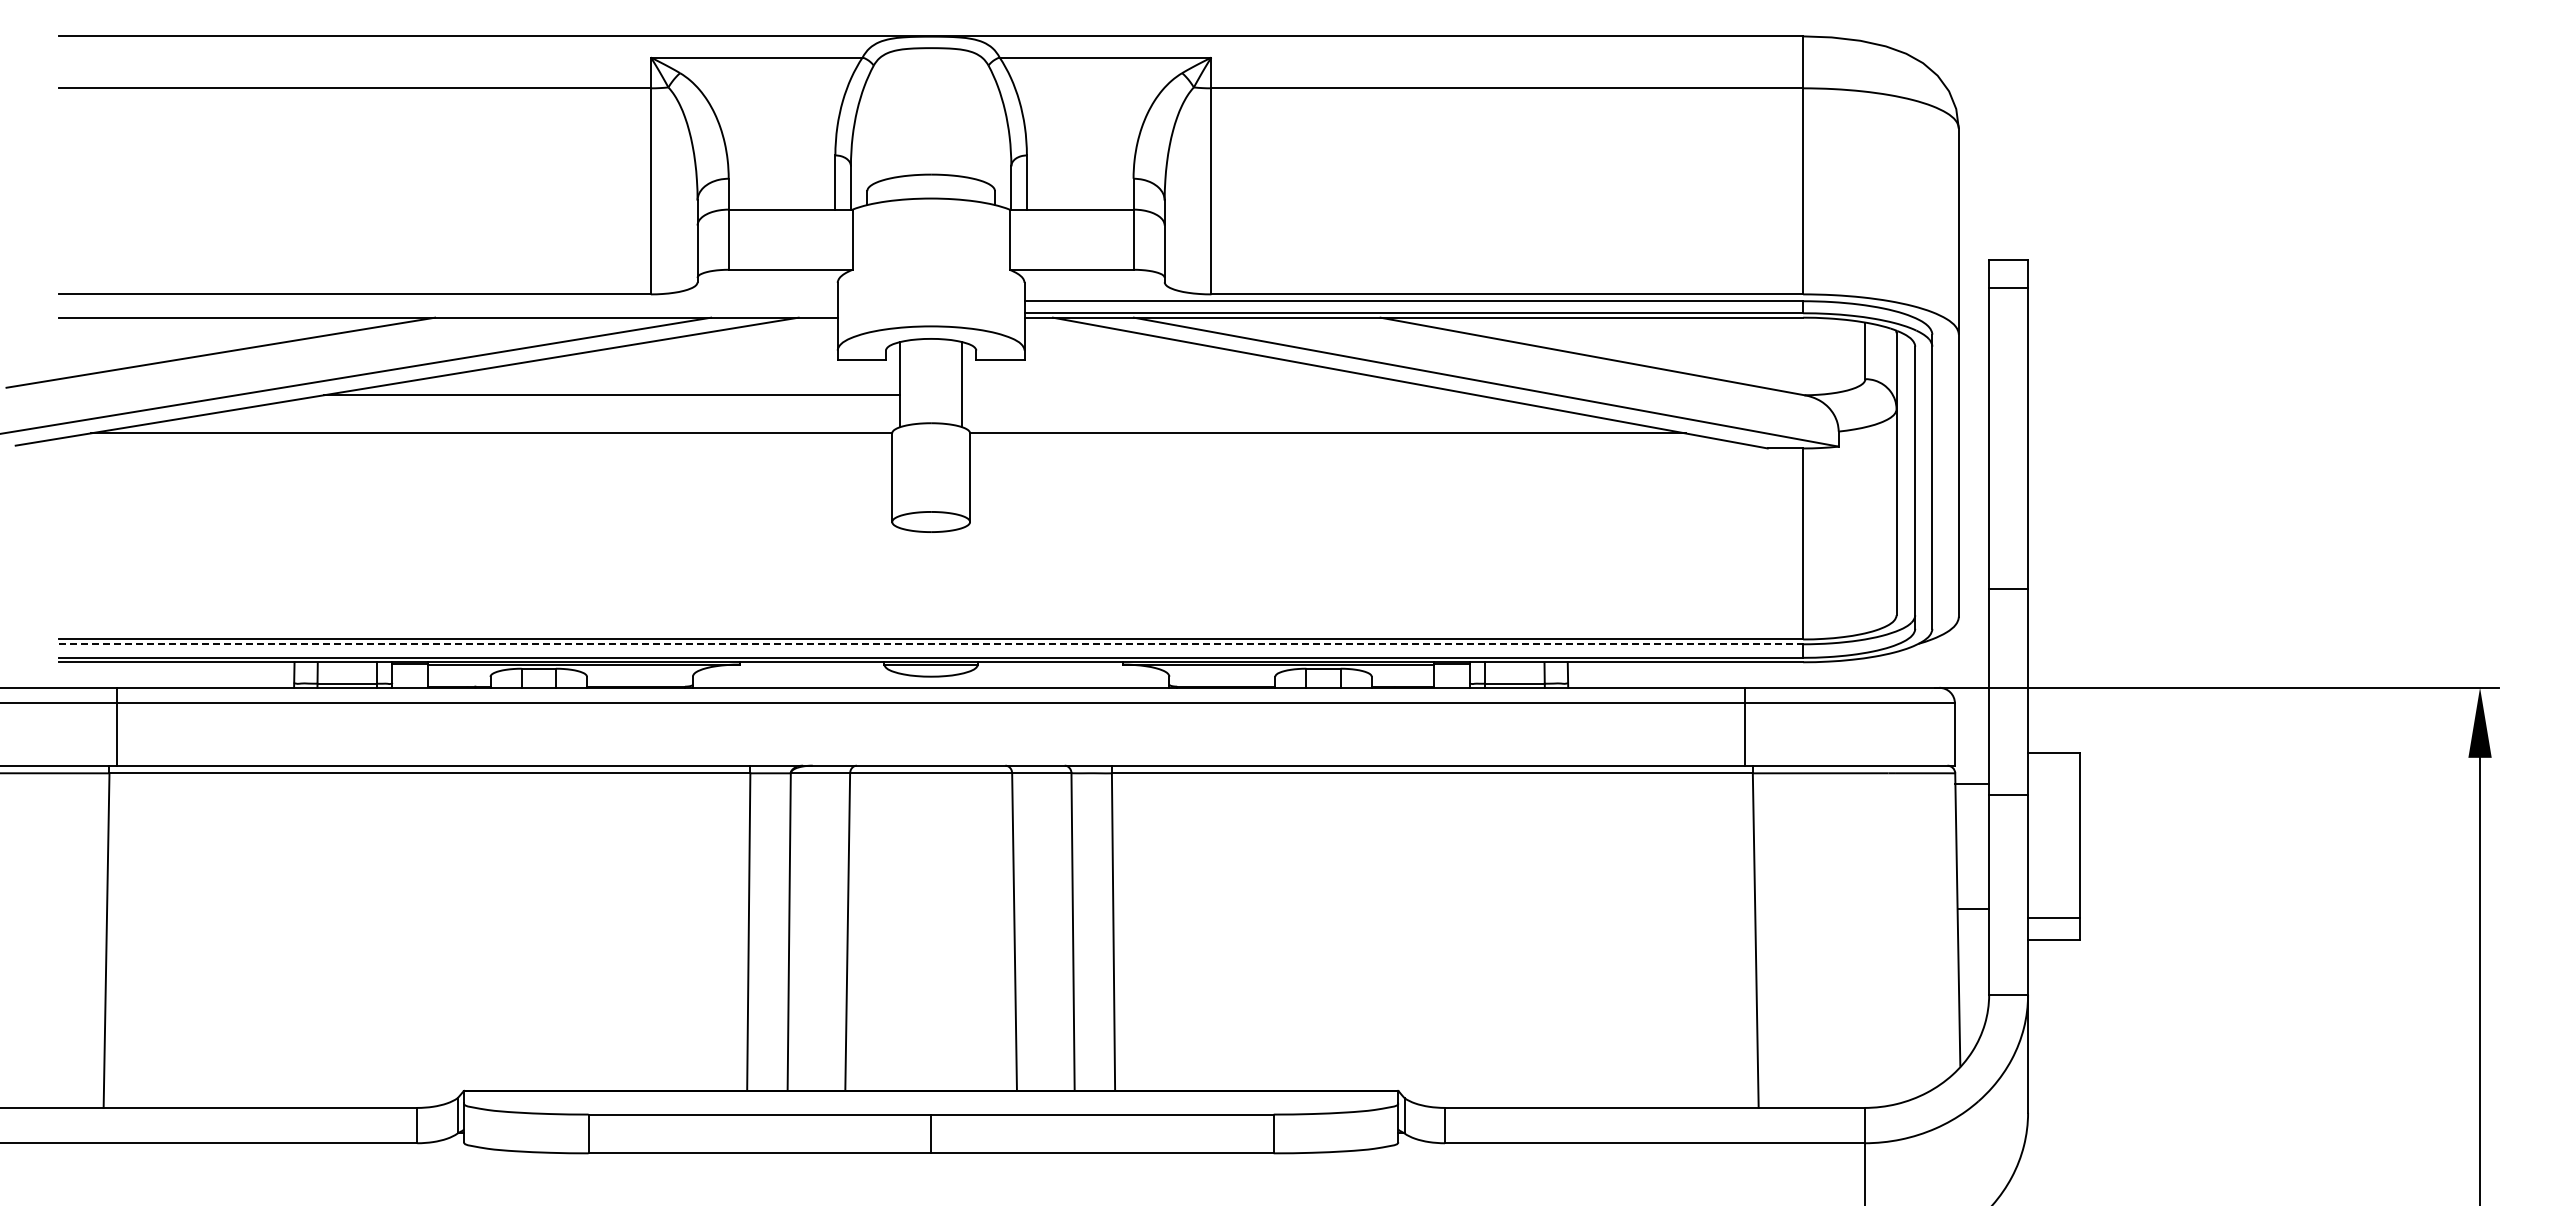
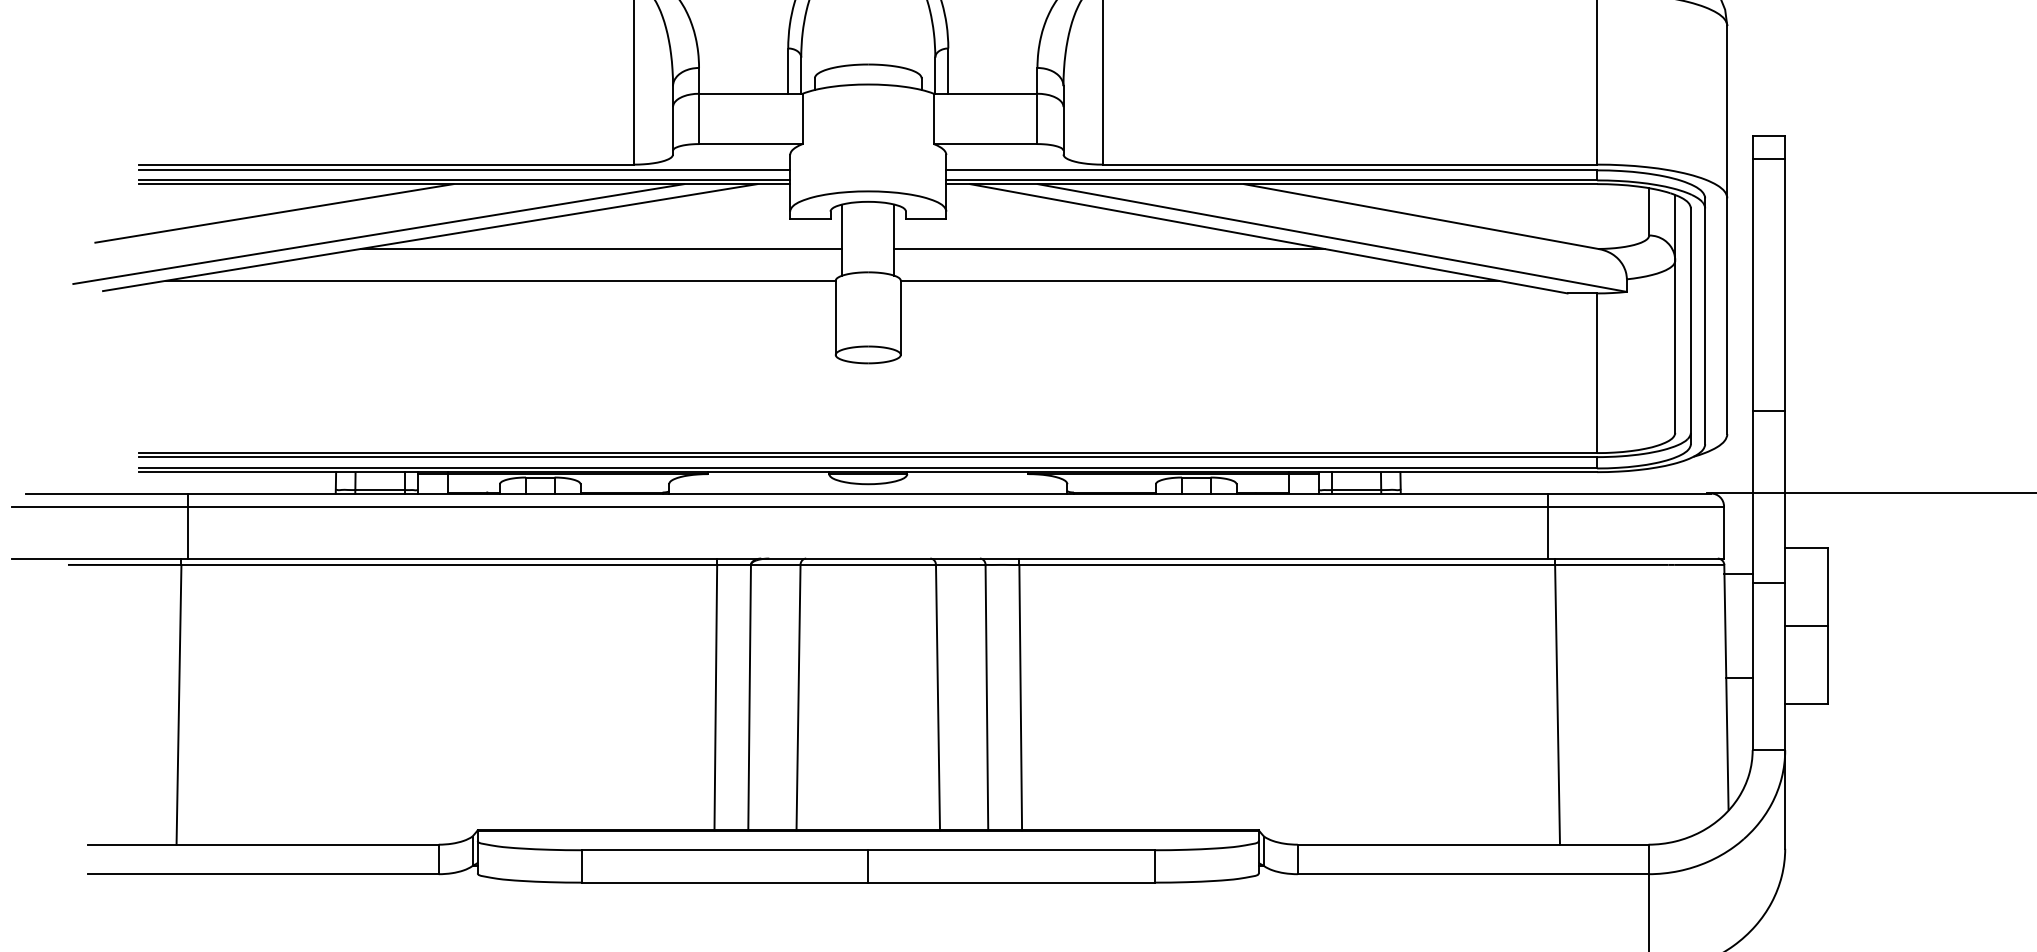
line: (448, 301) -> (464, 170), added
line: (448, 313) -> (464, 180), added
line: (1219, 395) -> (1109, 249), added
line: (931, 644) -> (868, 457), dashed -> solid
line: (2053, 917) -> (1806, 626), moved

